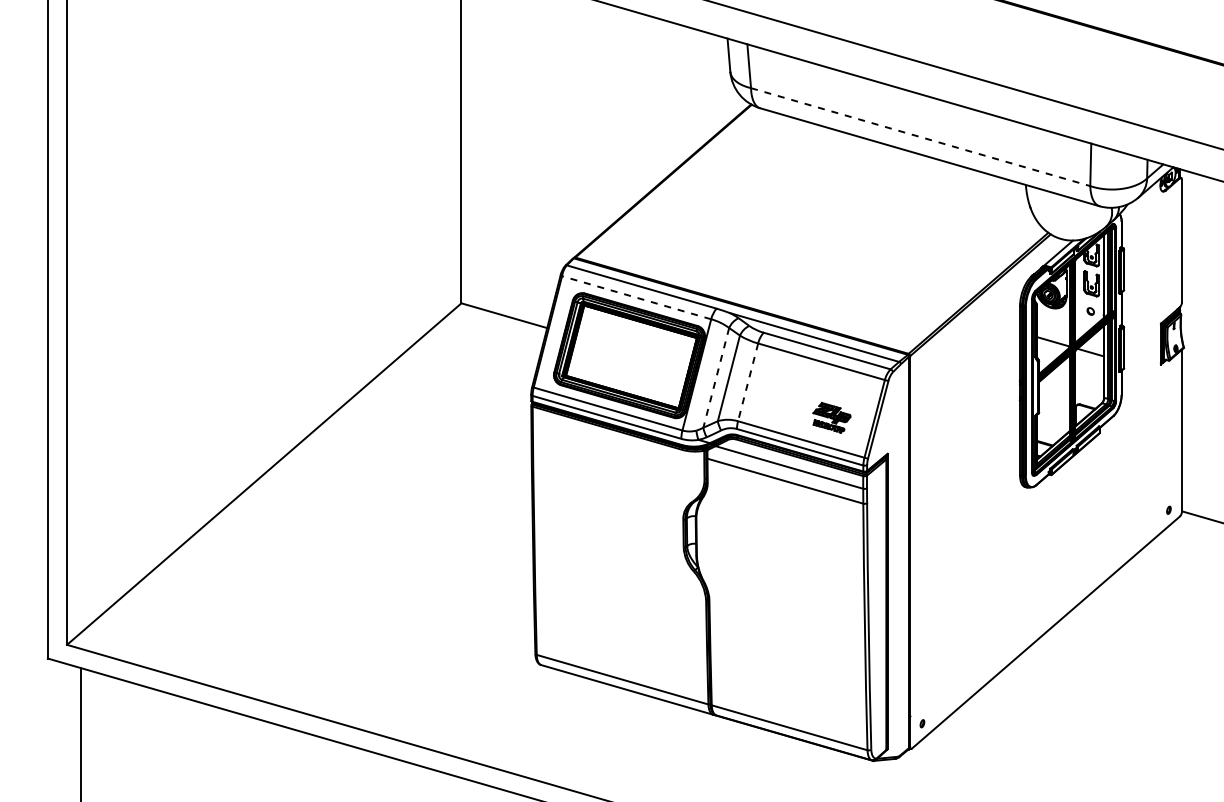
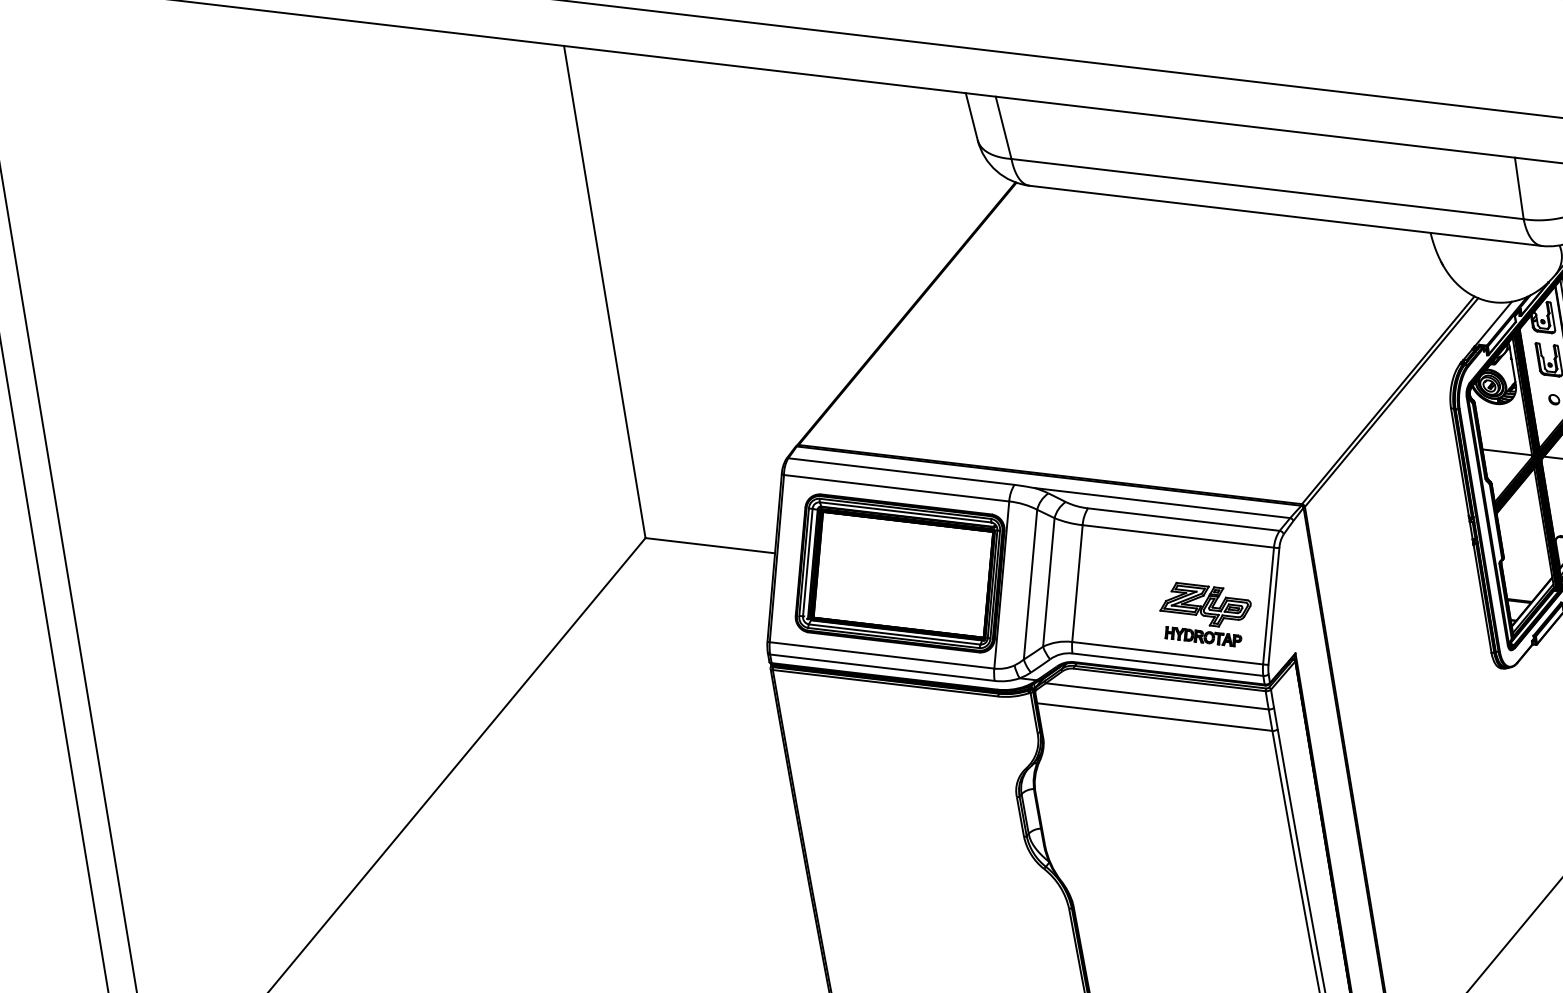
line: (920, 137) -> (1267, 189), dashed -> solid
line: (636, 297) -> (896, 487), dashed -> solid
line: (716, 378) -> (1030, 585), dashed -> solid
line: (748, 382) -> (1078, 583), dashed -> solid
part: (831, 417) -> (1205, 614), size x1.67

